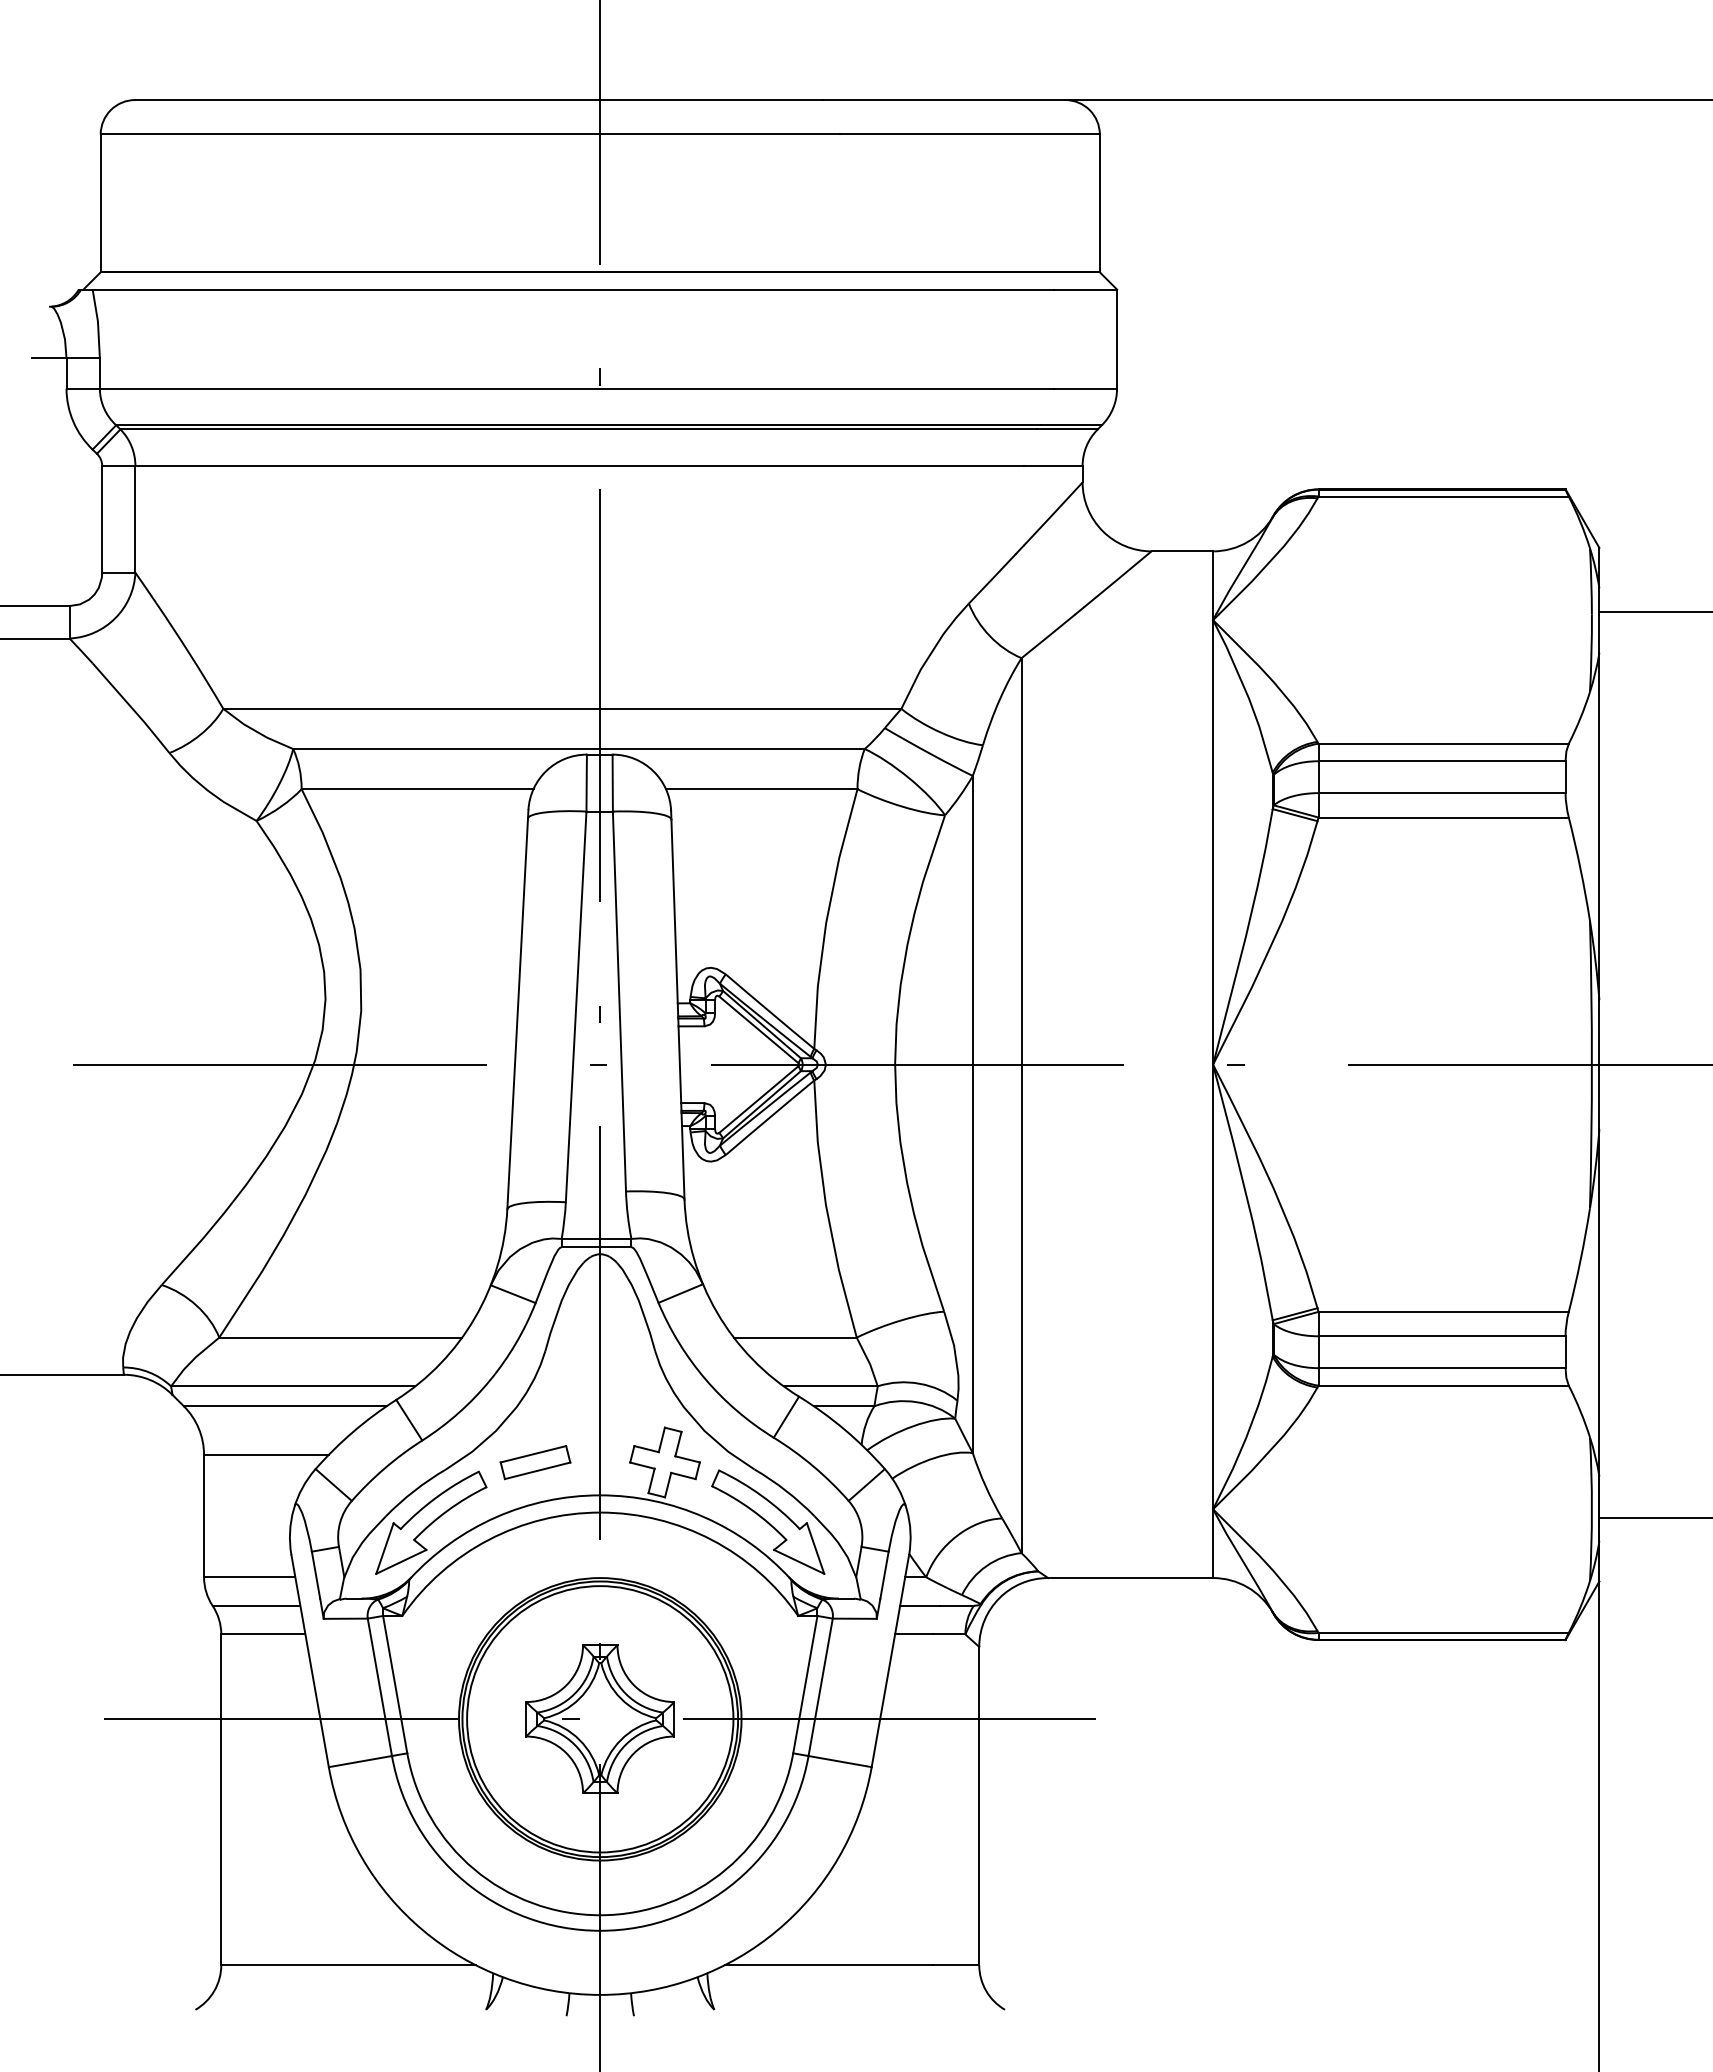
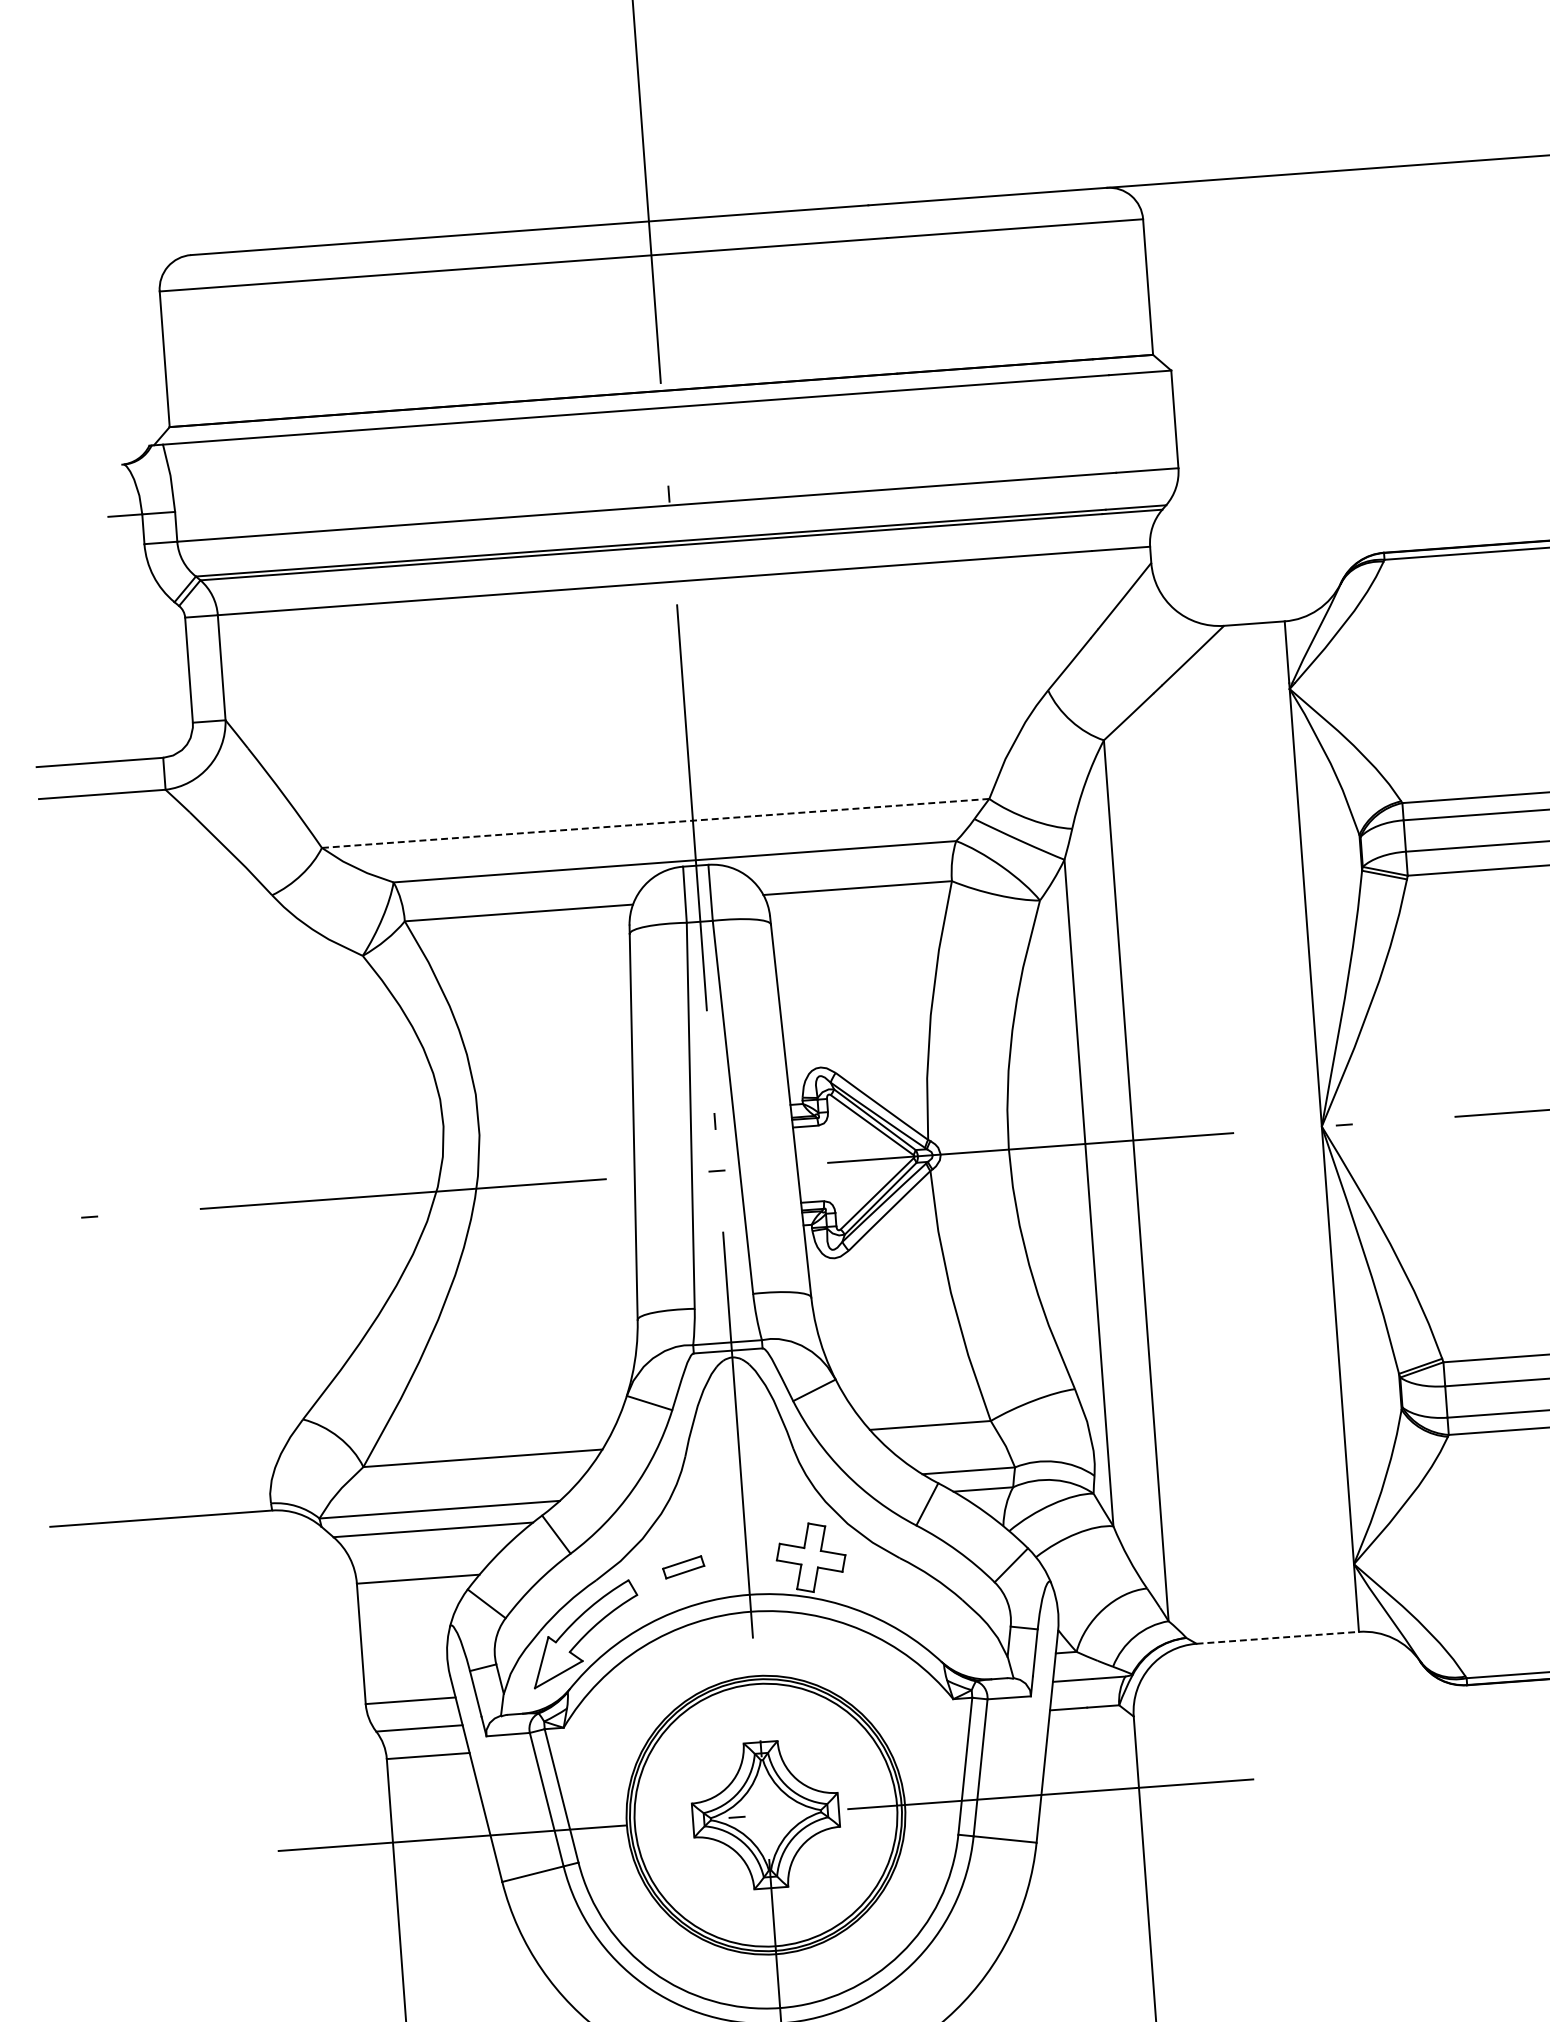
line: (561, 708) -> (654, 823), solid -> dashed
part: (535, 1462) -> (683, 1567), size x0.6
part: (768, 1521) -> (917, 1608), removed
line: (1131, 1578) -> (1278, 1638), solid -> dashed

